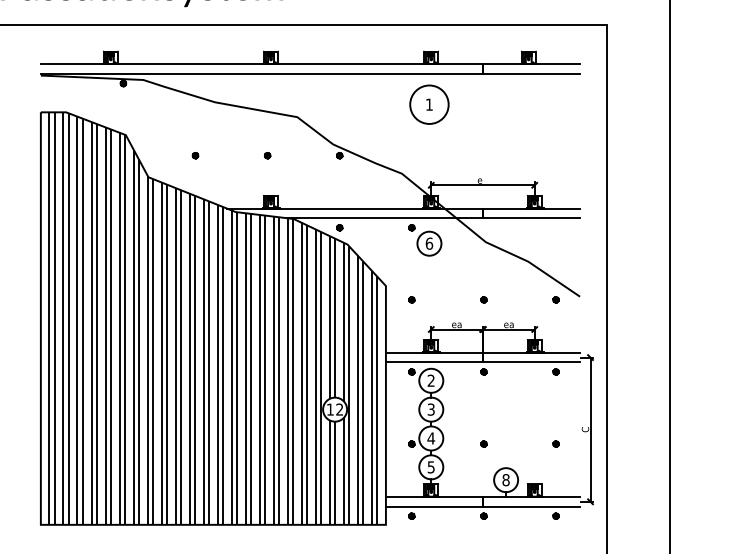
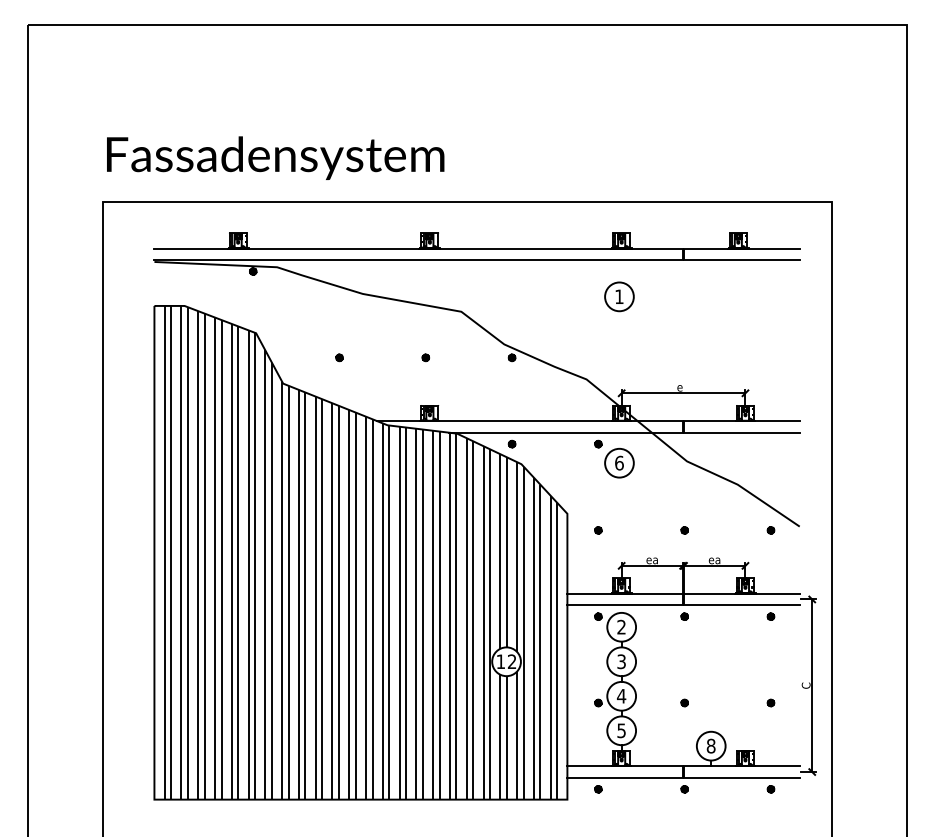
circle: (429, 104) -> (619, 296), size x0.62

